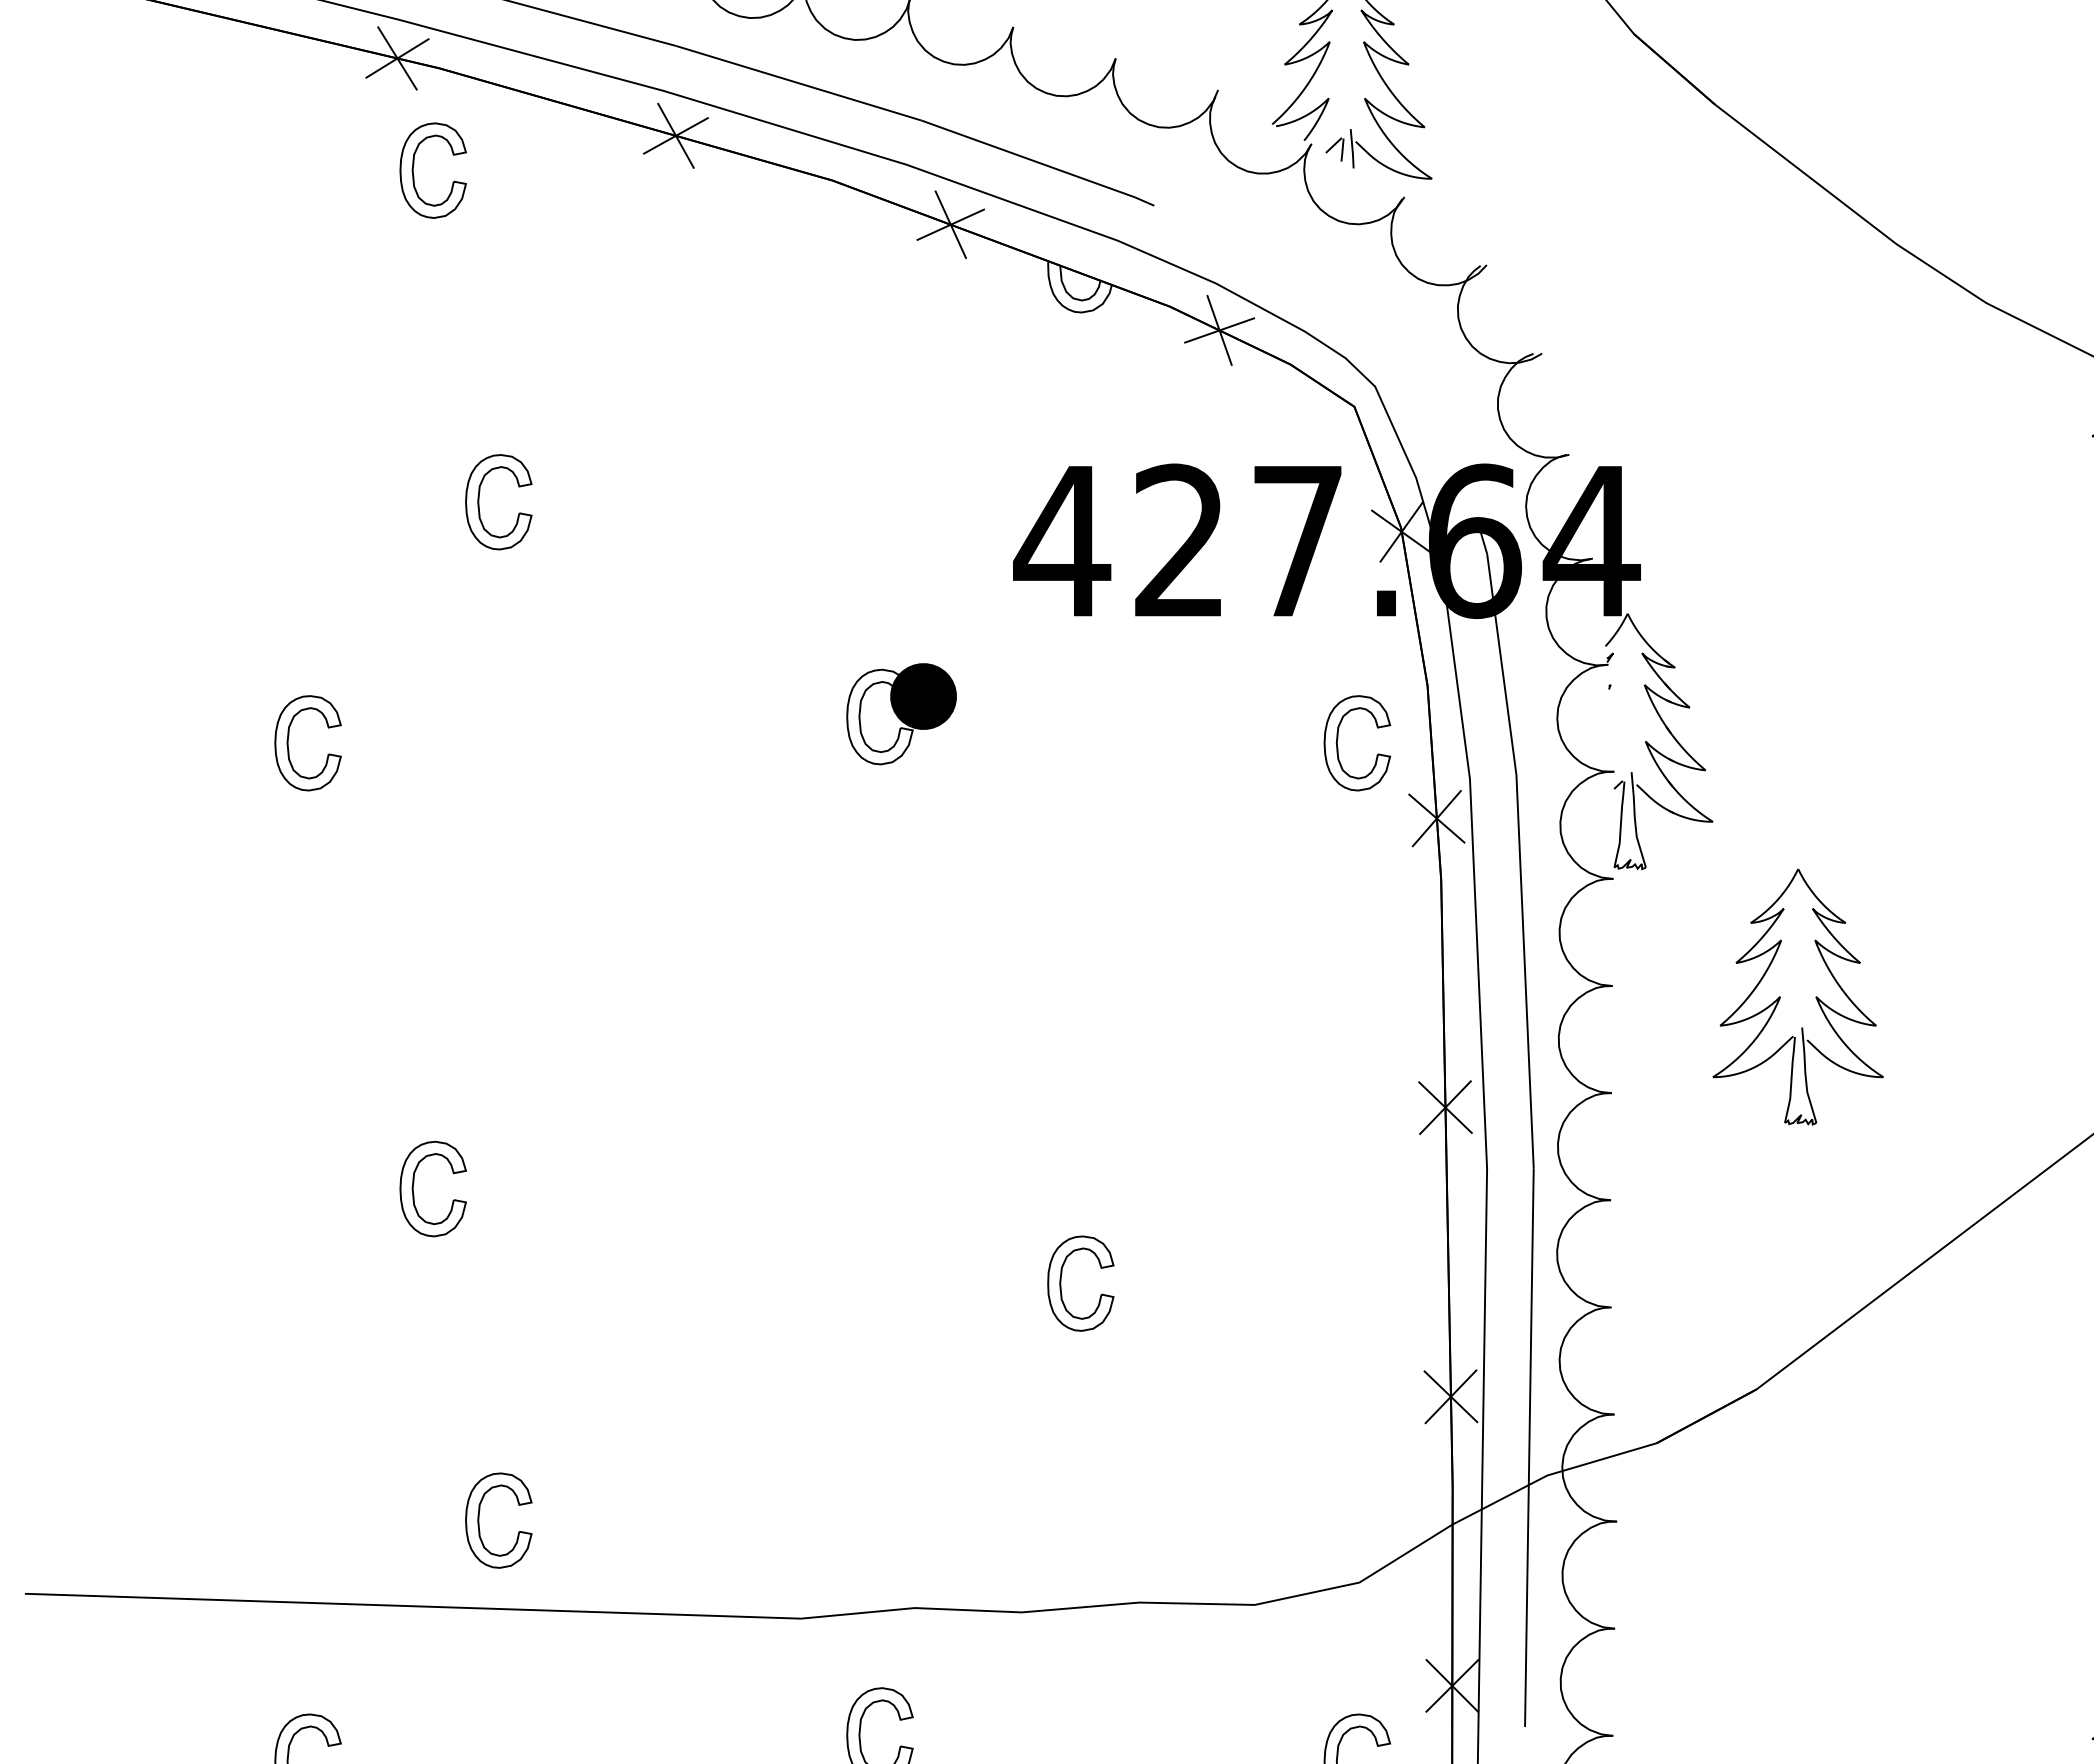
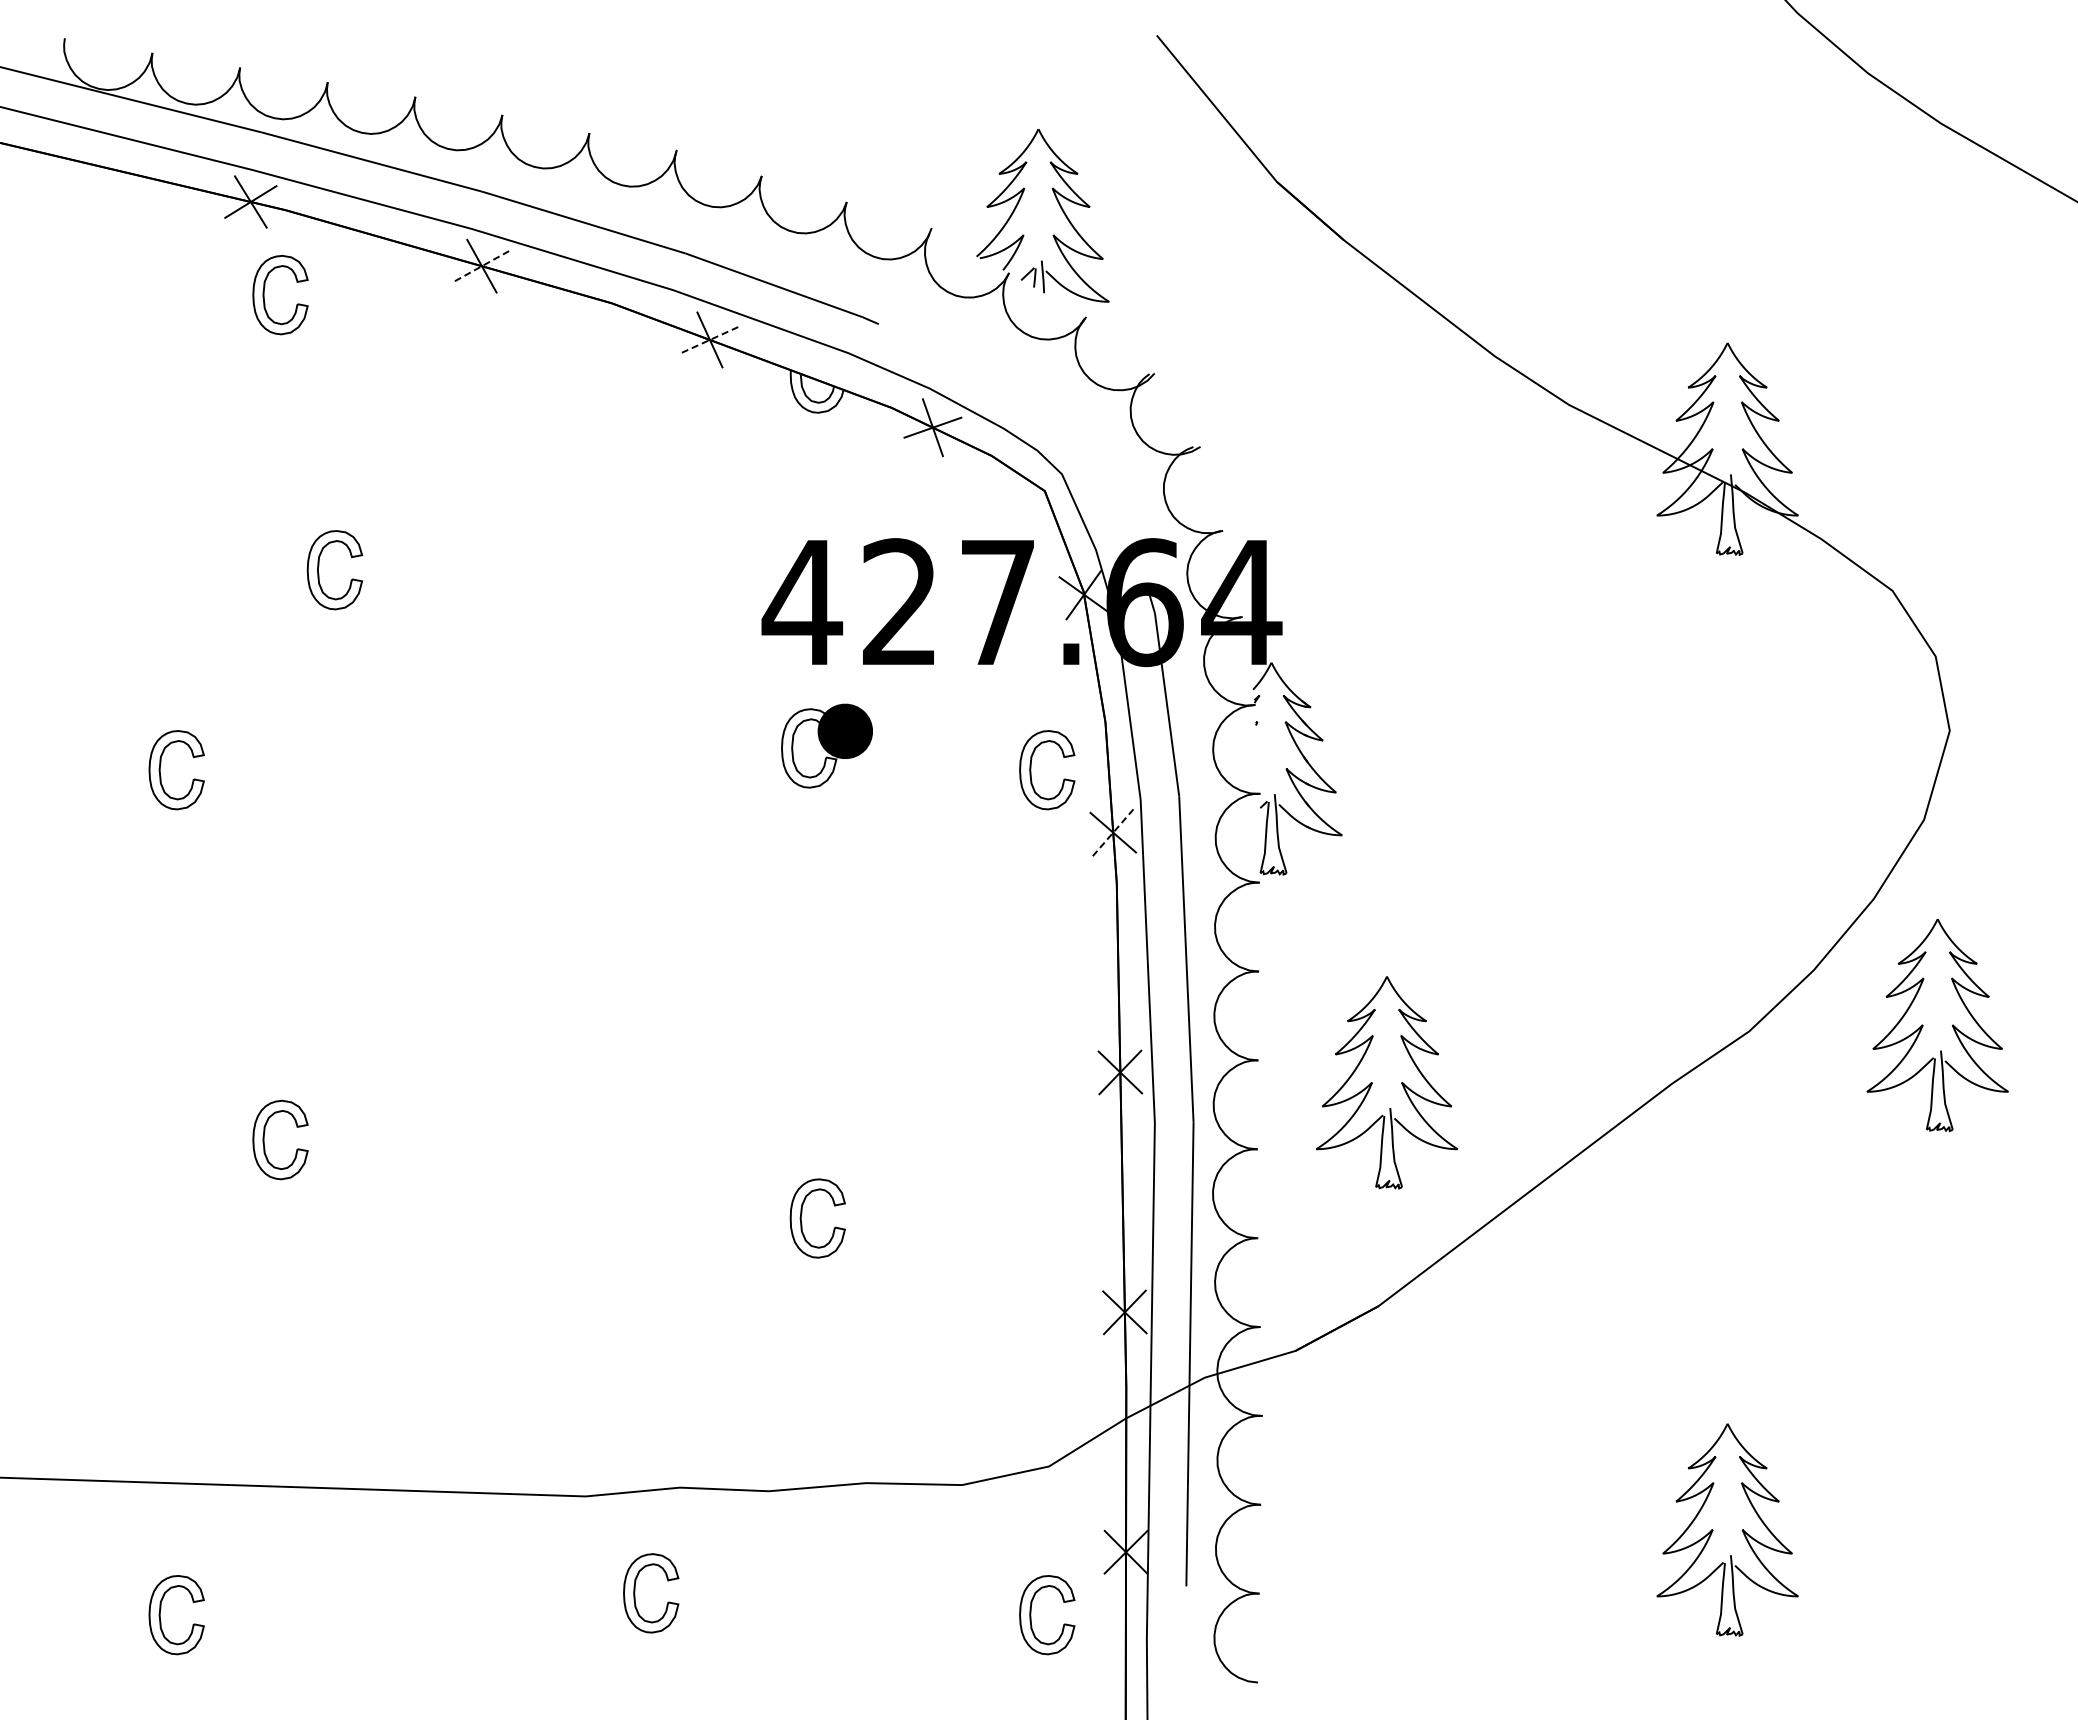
line: (675, 136) -> (481, 266), solid -> dashed
line: (950, 224) -> (709, 339), solid -> dashed
part: (900, 713) -> (826, 745), moved
line: (1437, 818) -> (1113, 832), solid -> dashed
part: (1815, 996) -> (1401, 1082), moved
part: (480, 1524) -> (319, 1418), removed

